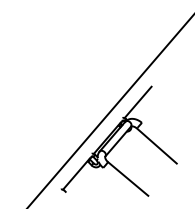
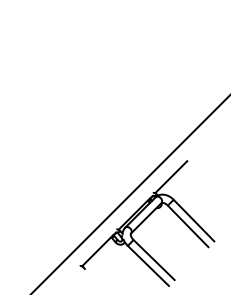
line: (161, 140) -> (193, 220), added
line: (122, 184) -> (147, 265), added

